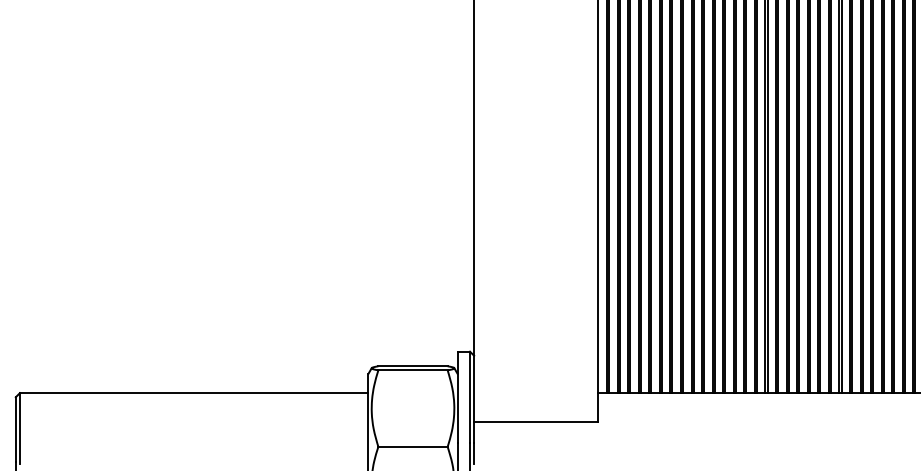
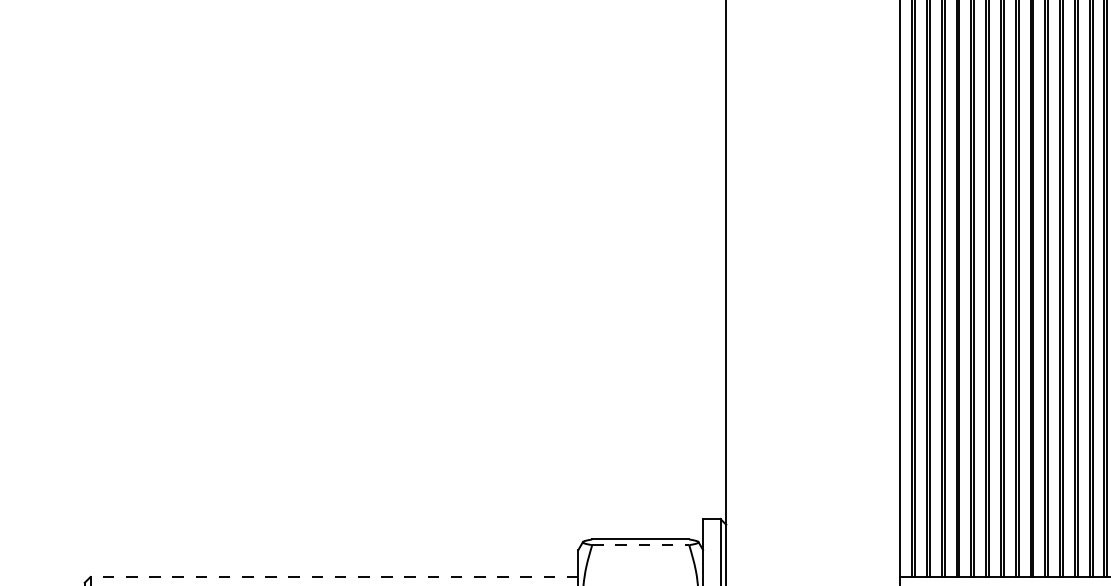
line: (413, 370) -> (641, 545), solid -> dashed
line: (193, 393) -> (333, 577), solid -> dashed

